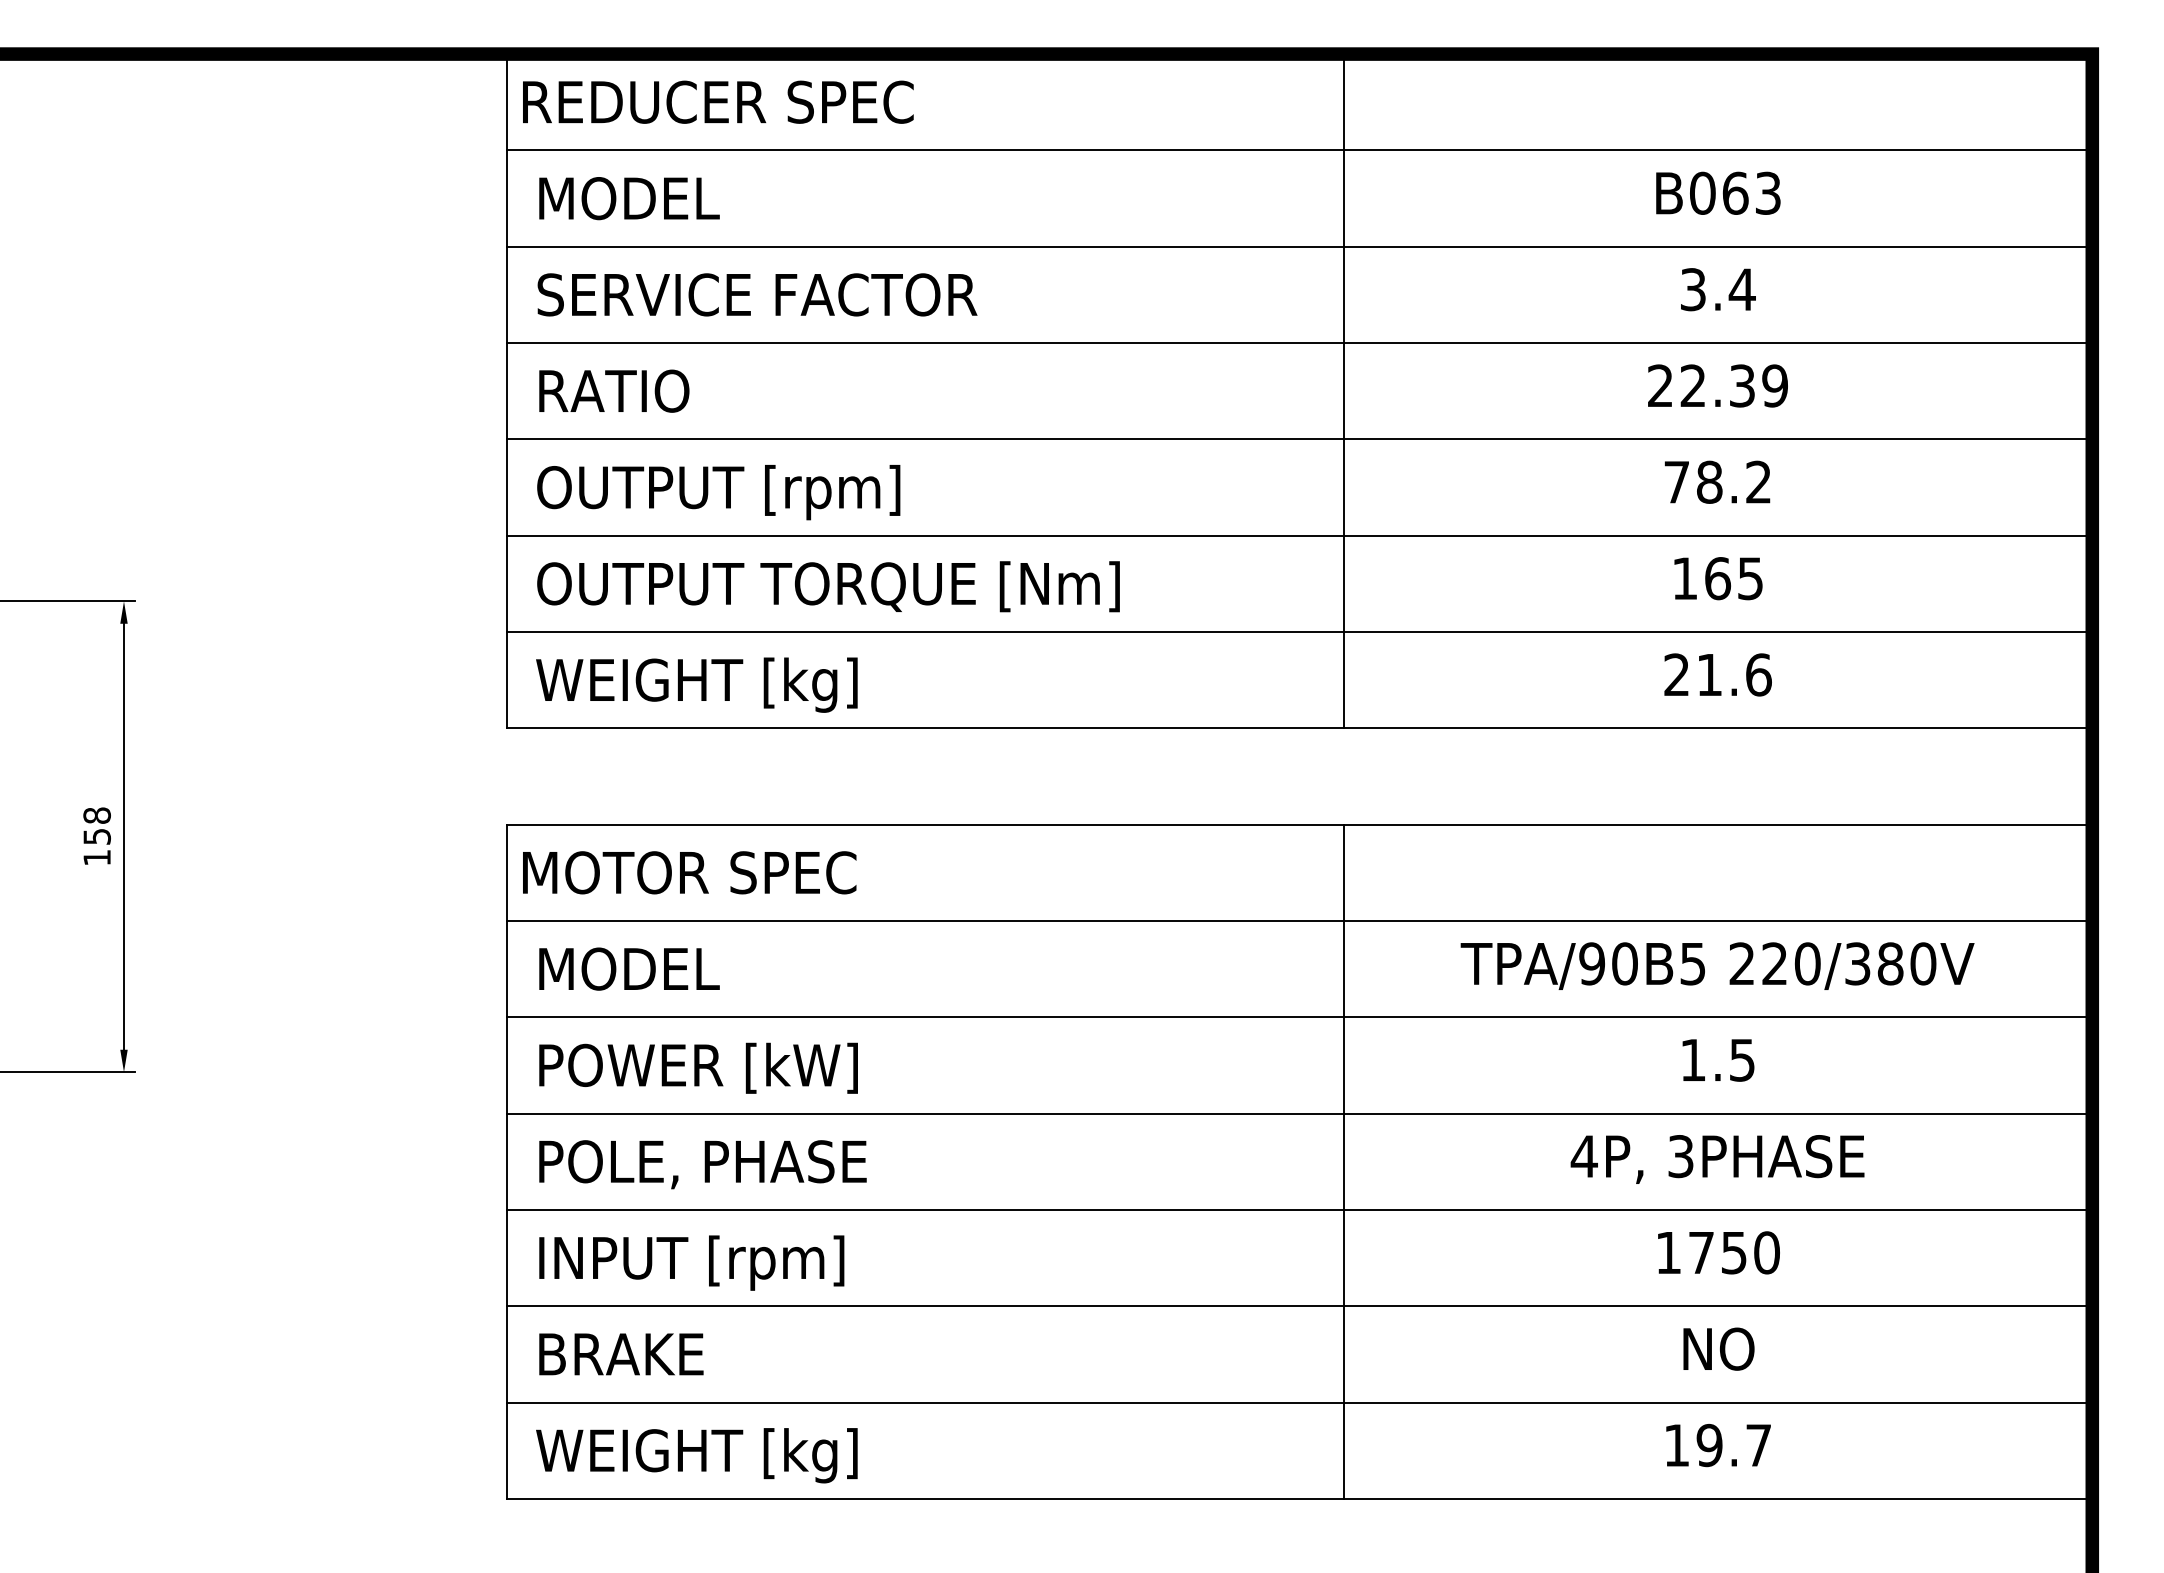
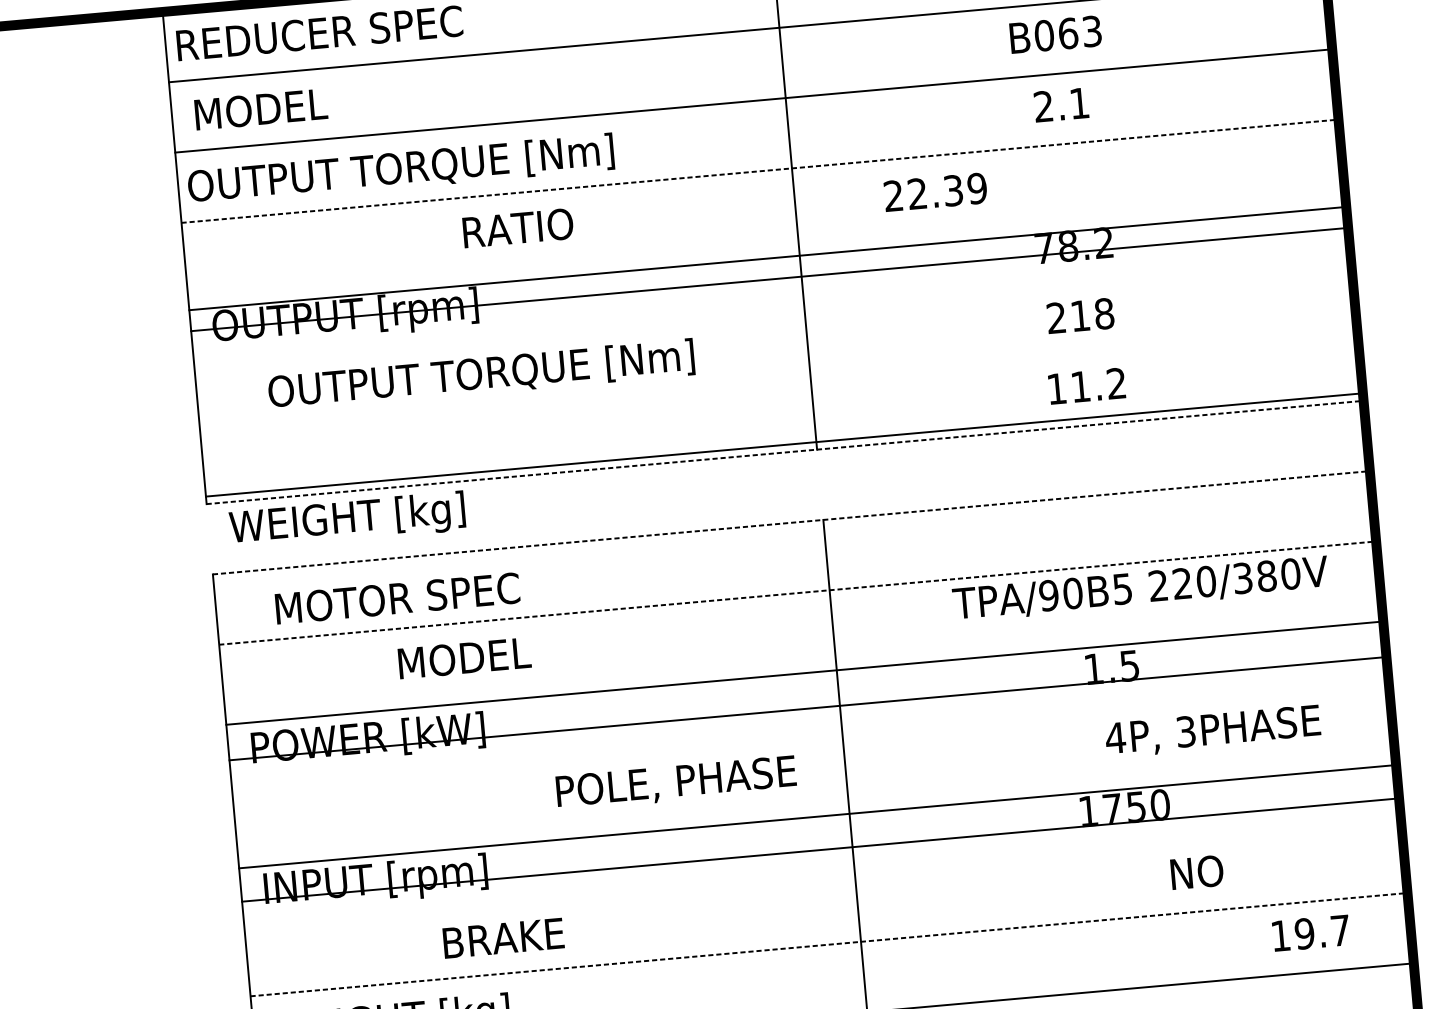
text: (1717, 289) -> (1061, 104), 3.4 -> 2.1
text: (811, 297) -> (400, 169), SERVICE FACTOR -> OUTPUT TORQUE [Nm]
line: (1300, 343) -> (760, 171), solid -> dashed
text: (1717, 385) -> (935, 192), moved
text: (614, 390) -> (518, 227), moved
line: (1299, 439) -> (769, 279), moved
line: (1299, 535) -> (767, 258), moved
text: (1717, 578) -> (1080, 315), 165 -> 218
text: (828, 586) -> (481, 375), moved
line: (1299, 631) -> (784, 444), moved
text: (1717, 674) -> (1086, 386), 21.6 -> 11.2
text: (696, 684) -> (347, 520), moved
line: (1300, 728) -> (785, 452), solid -> dashed
line: (1300, 824) -> (791, 522), solid -> dashed
text: (689, 872) -> (397, 598), moved
line: (1300, 920) -> (798, 592), solid -> dashed
text: (1717, 965) -> (1140, 588), moved
text: (629, 968) -> (464, 657), moved
line: (1299, 1017) -> (807, 708), moved
line: (1299, 1113) -> (804, 673), moved
text: (1717, 1159) -> (1212, 731), moved
text: (702, 1164) -> (676, 783), moved
line: (1299, 1209) -> (820, 849), moved
line: (1299, 1306) -> (817, 816), moved
text: (1718, 1348) -> (1196, 872), moved
text: (621, 1354) -> (503, 938), moved
line: (1300, 1402) -> (829, 944), solid -> dashed
text: (1718, 1445) -> (1311, 933), moved

